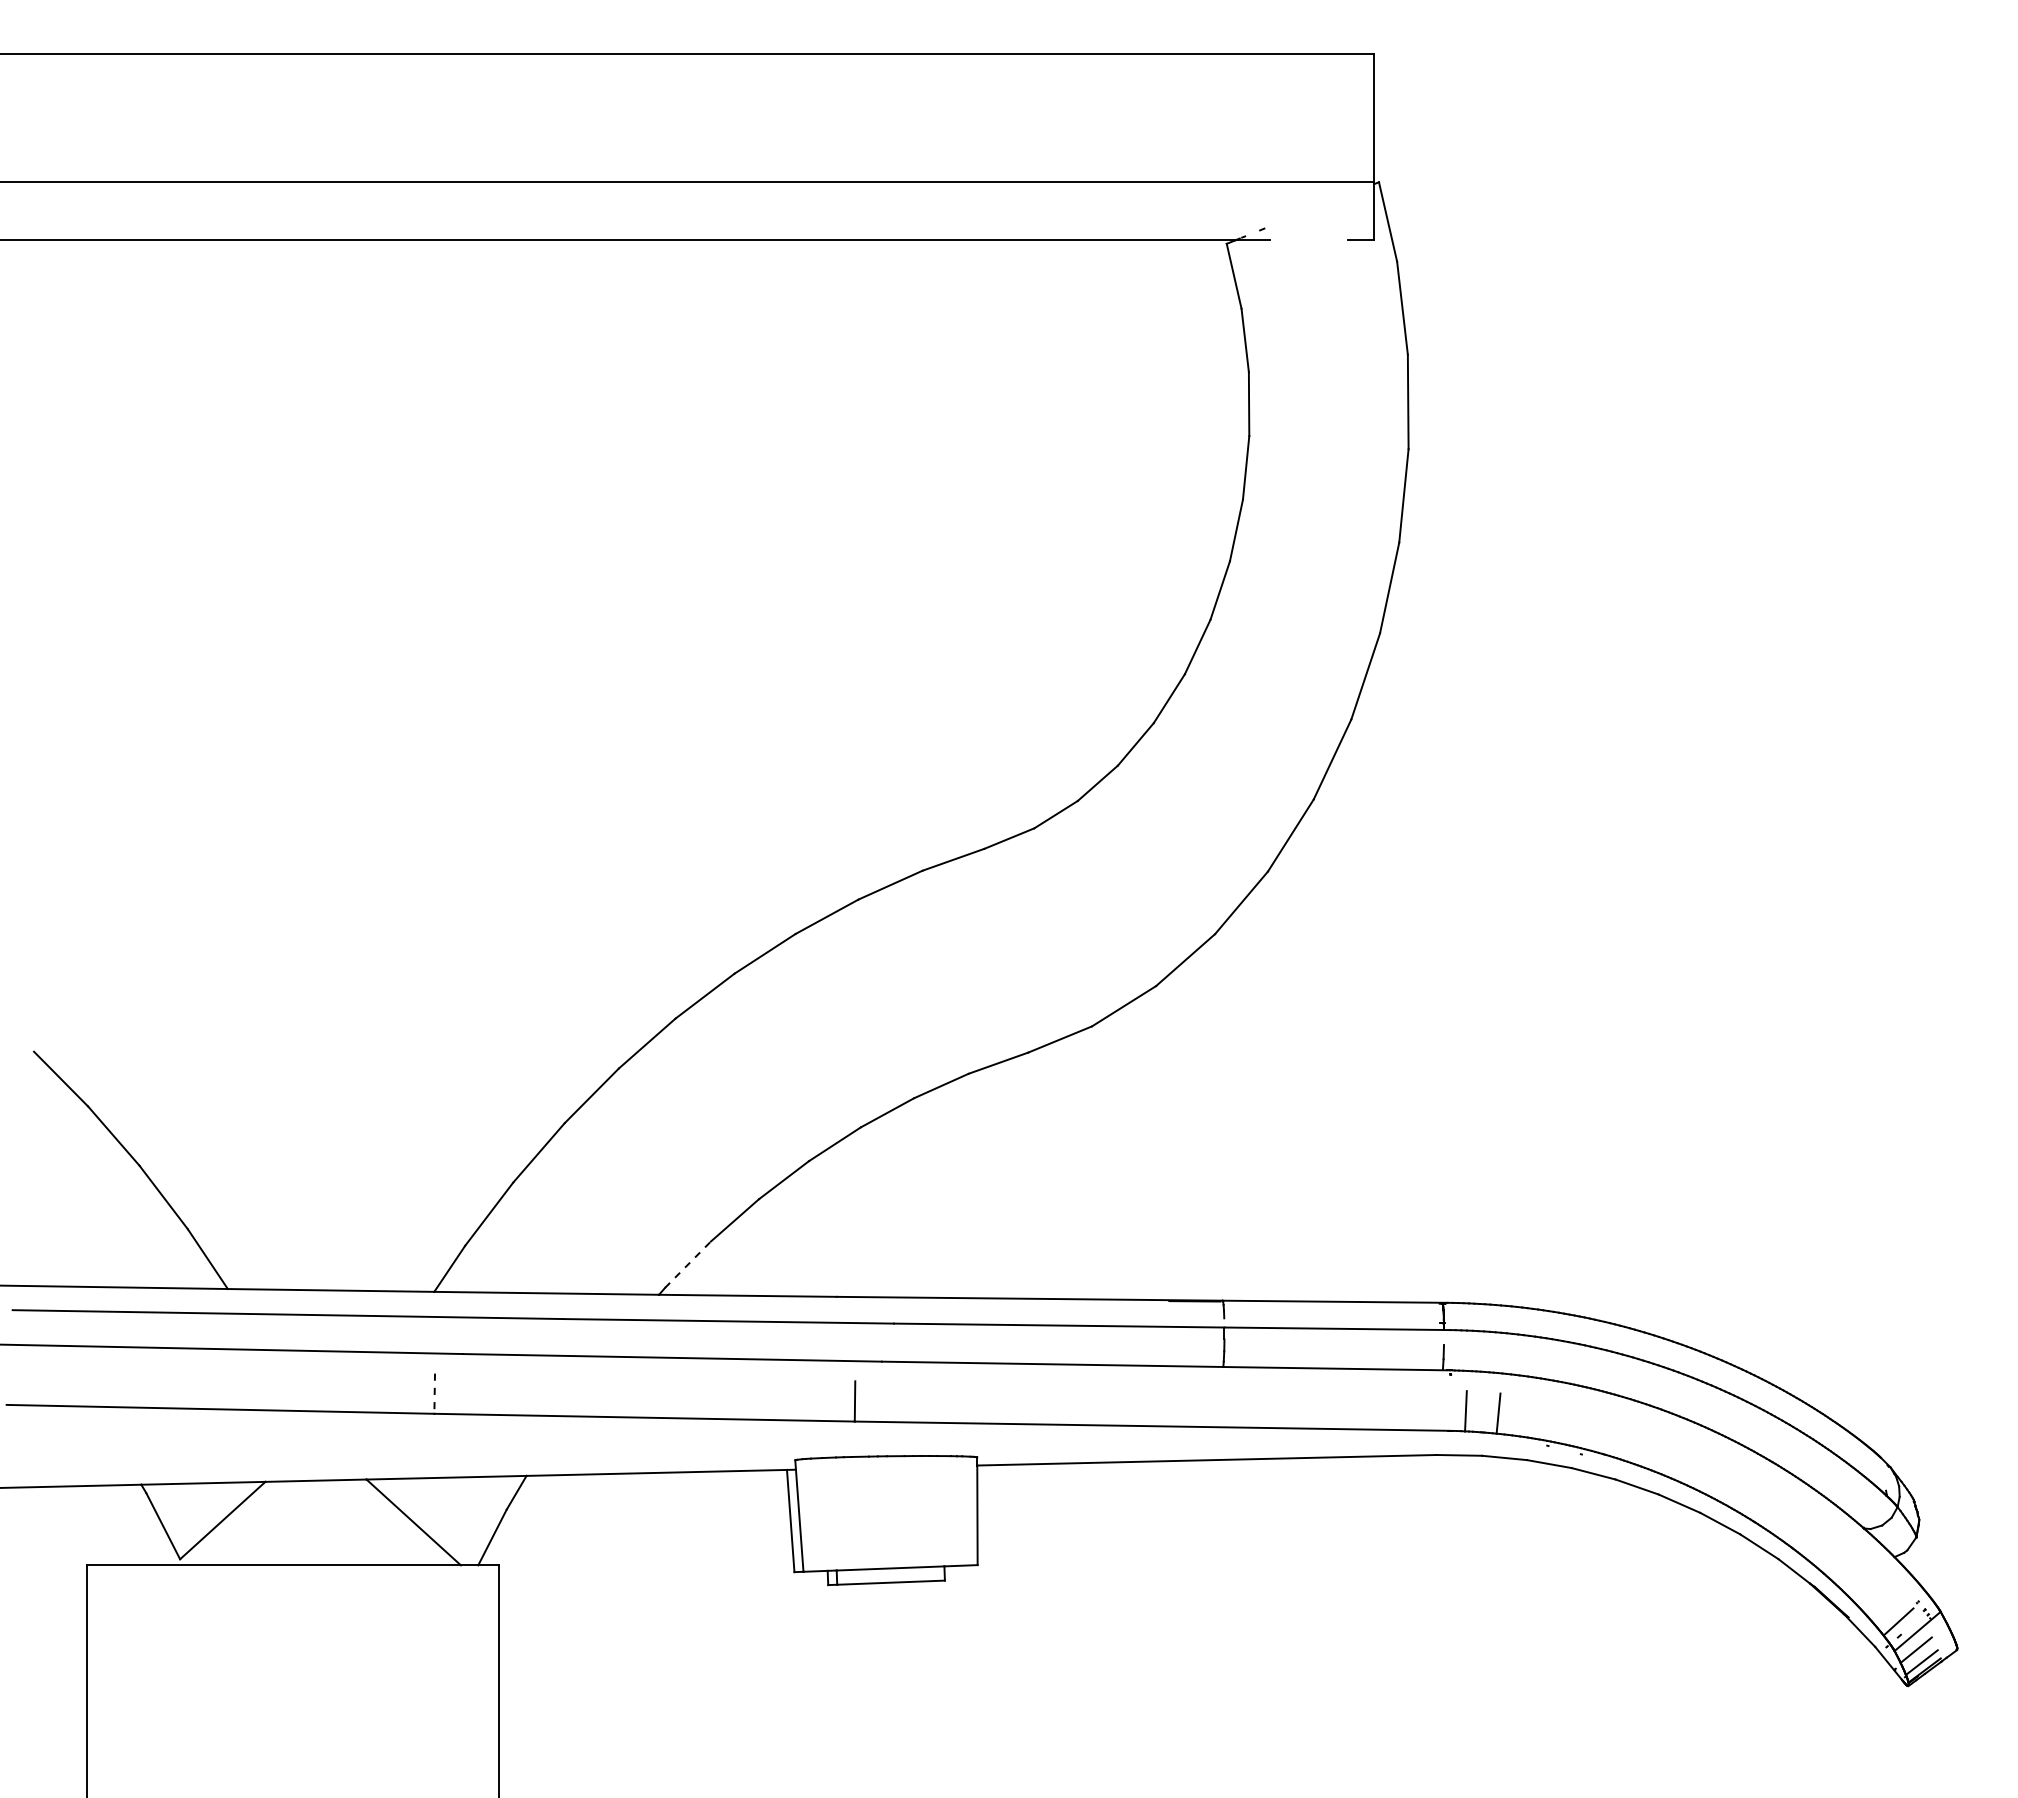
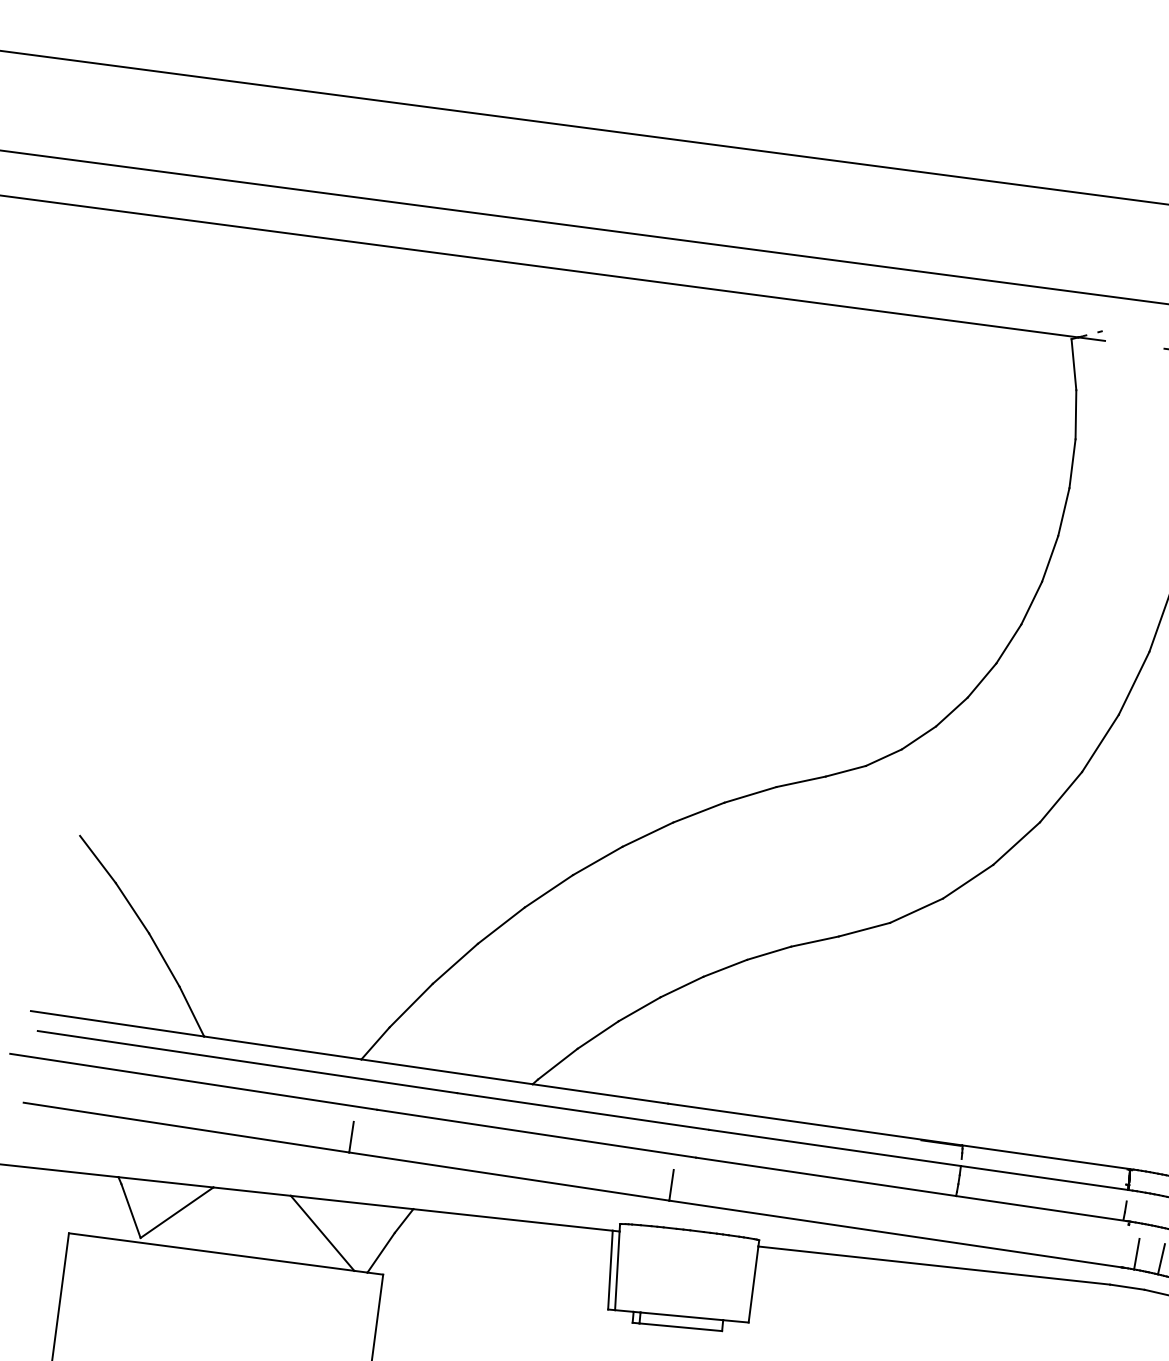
line: (688, 1264) -> (558, 1064), dashed -> solid
line: (434, 1394) -> (351, 1137), dashed -> solid

